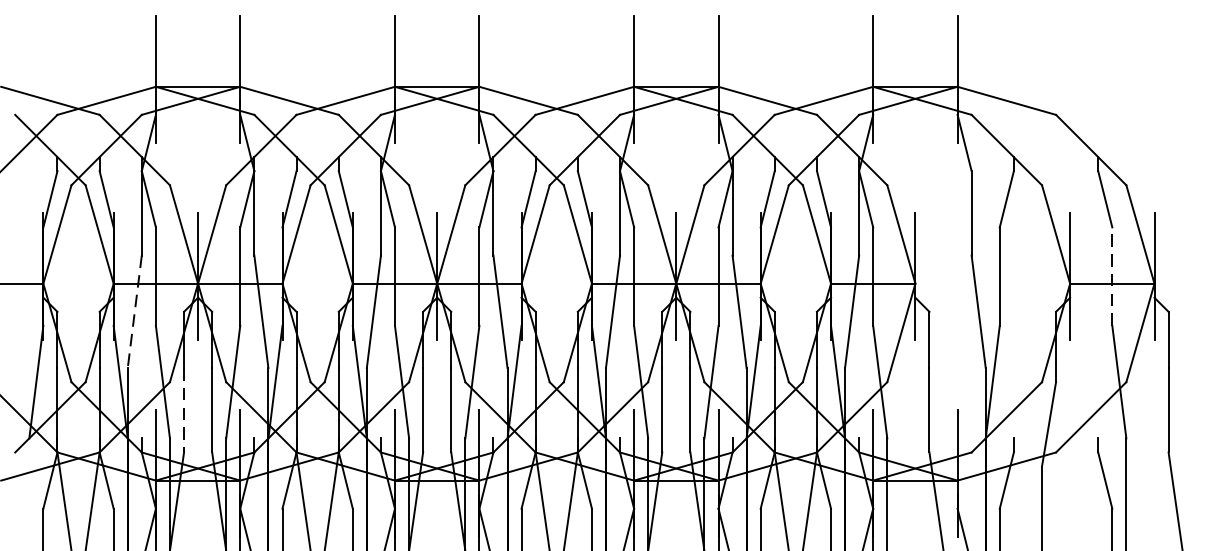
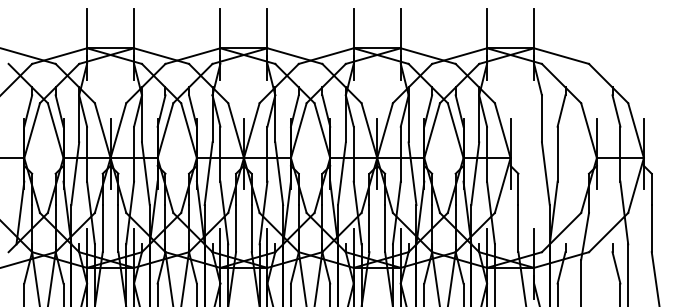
line: (1112, 275) -> (620, 153), dashed -> solid
line: (135, 311) -> (75, 173), dashed -> solid
line: (183, 409) -> (102, 228), dashed -> solid

